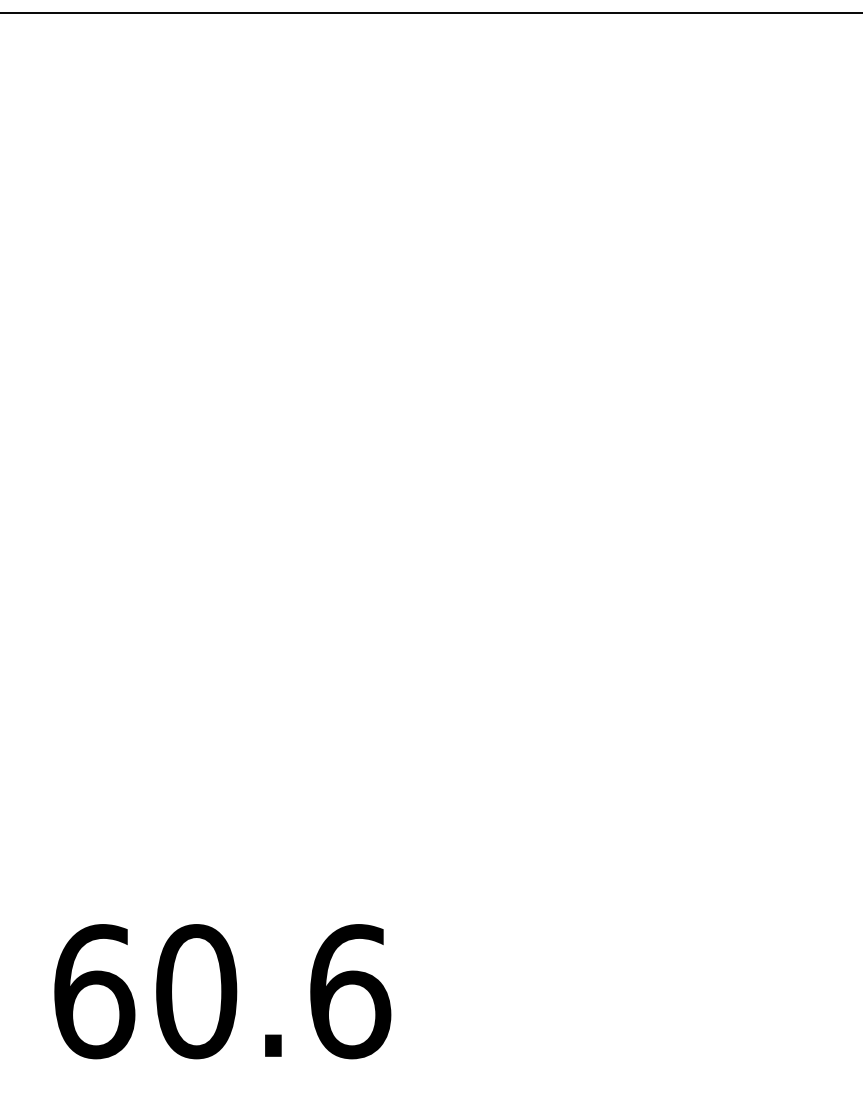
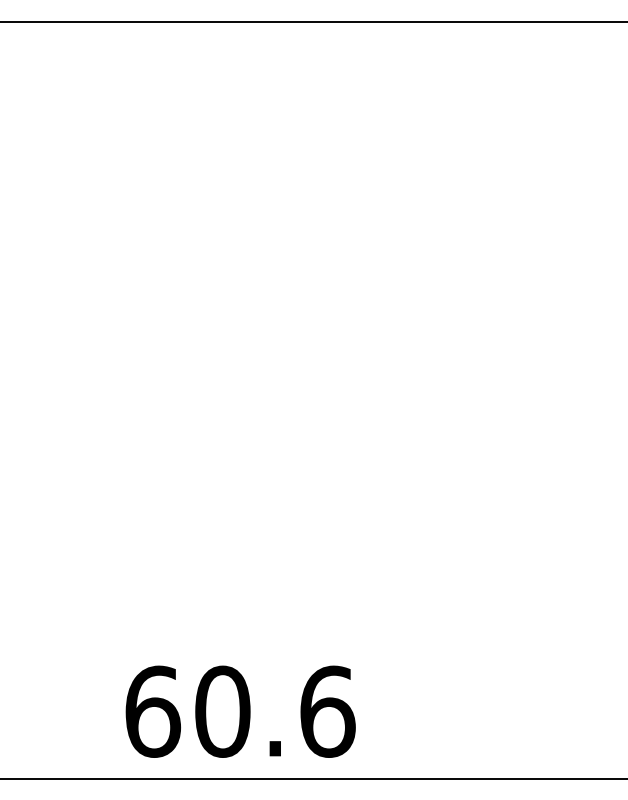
text: (222, 991) -> (240, 711), moved

